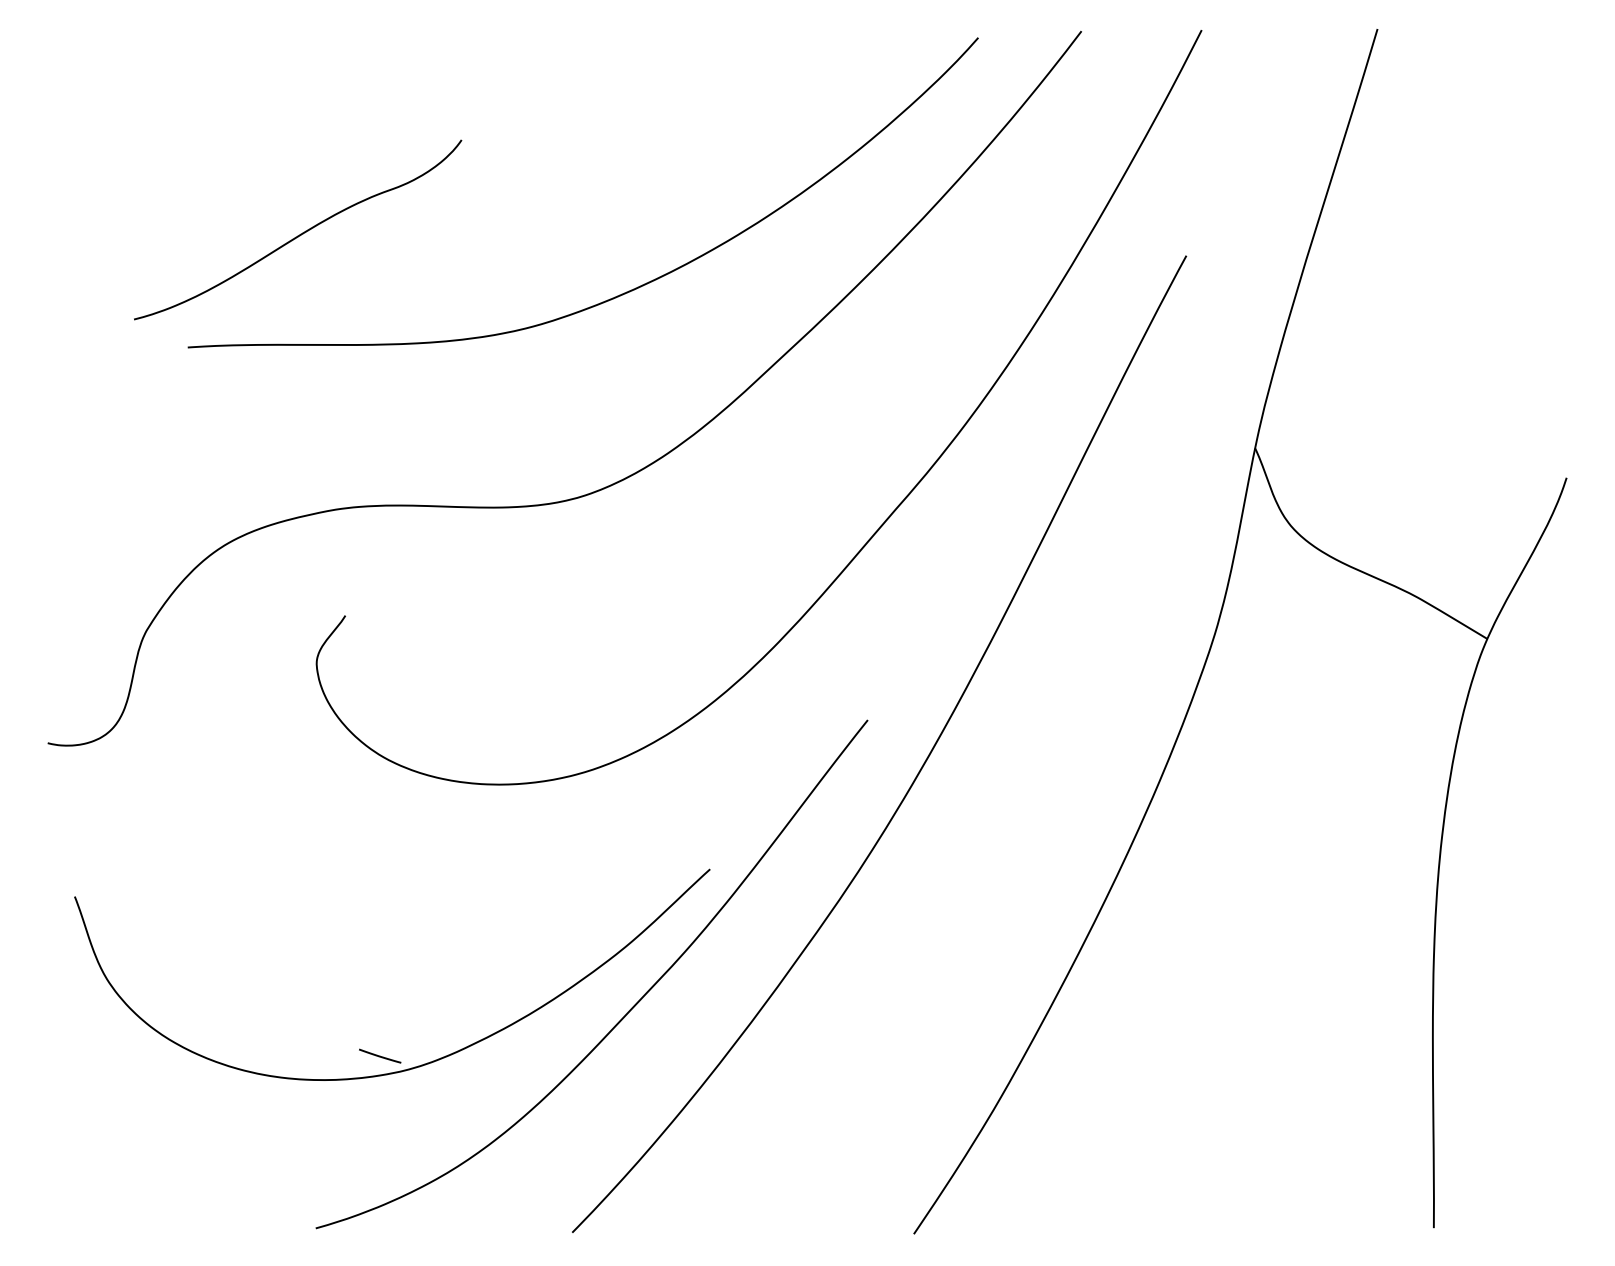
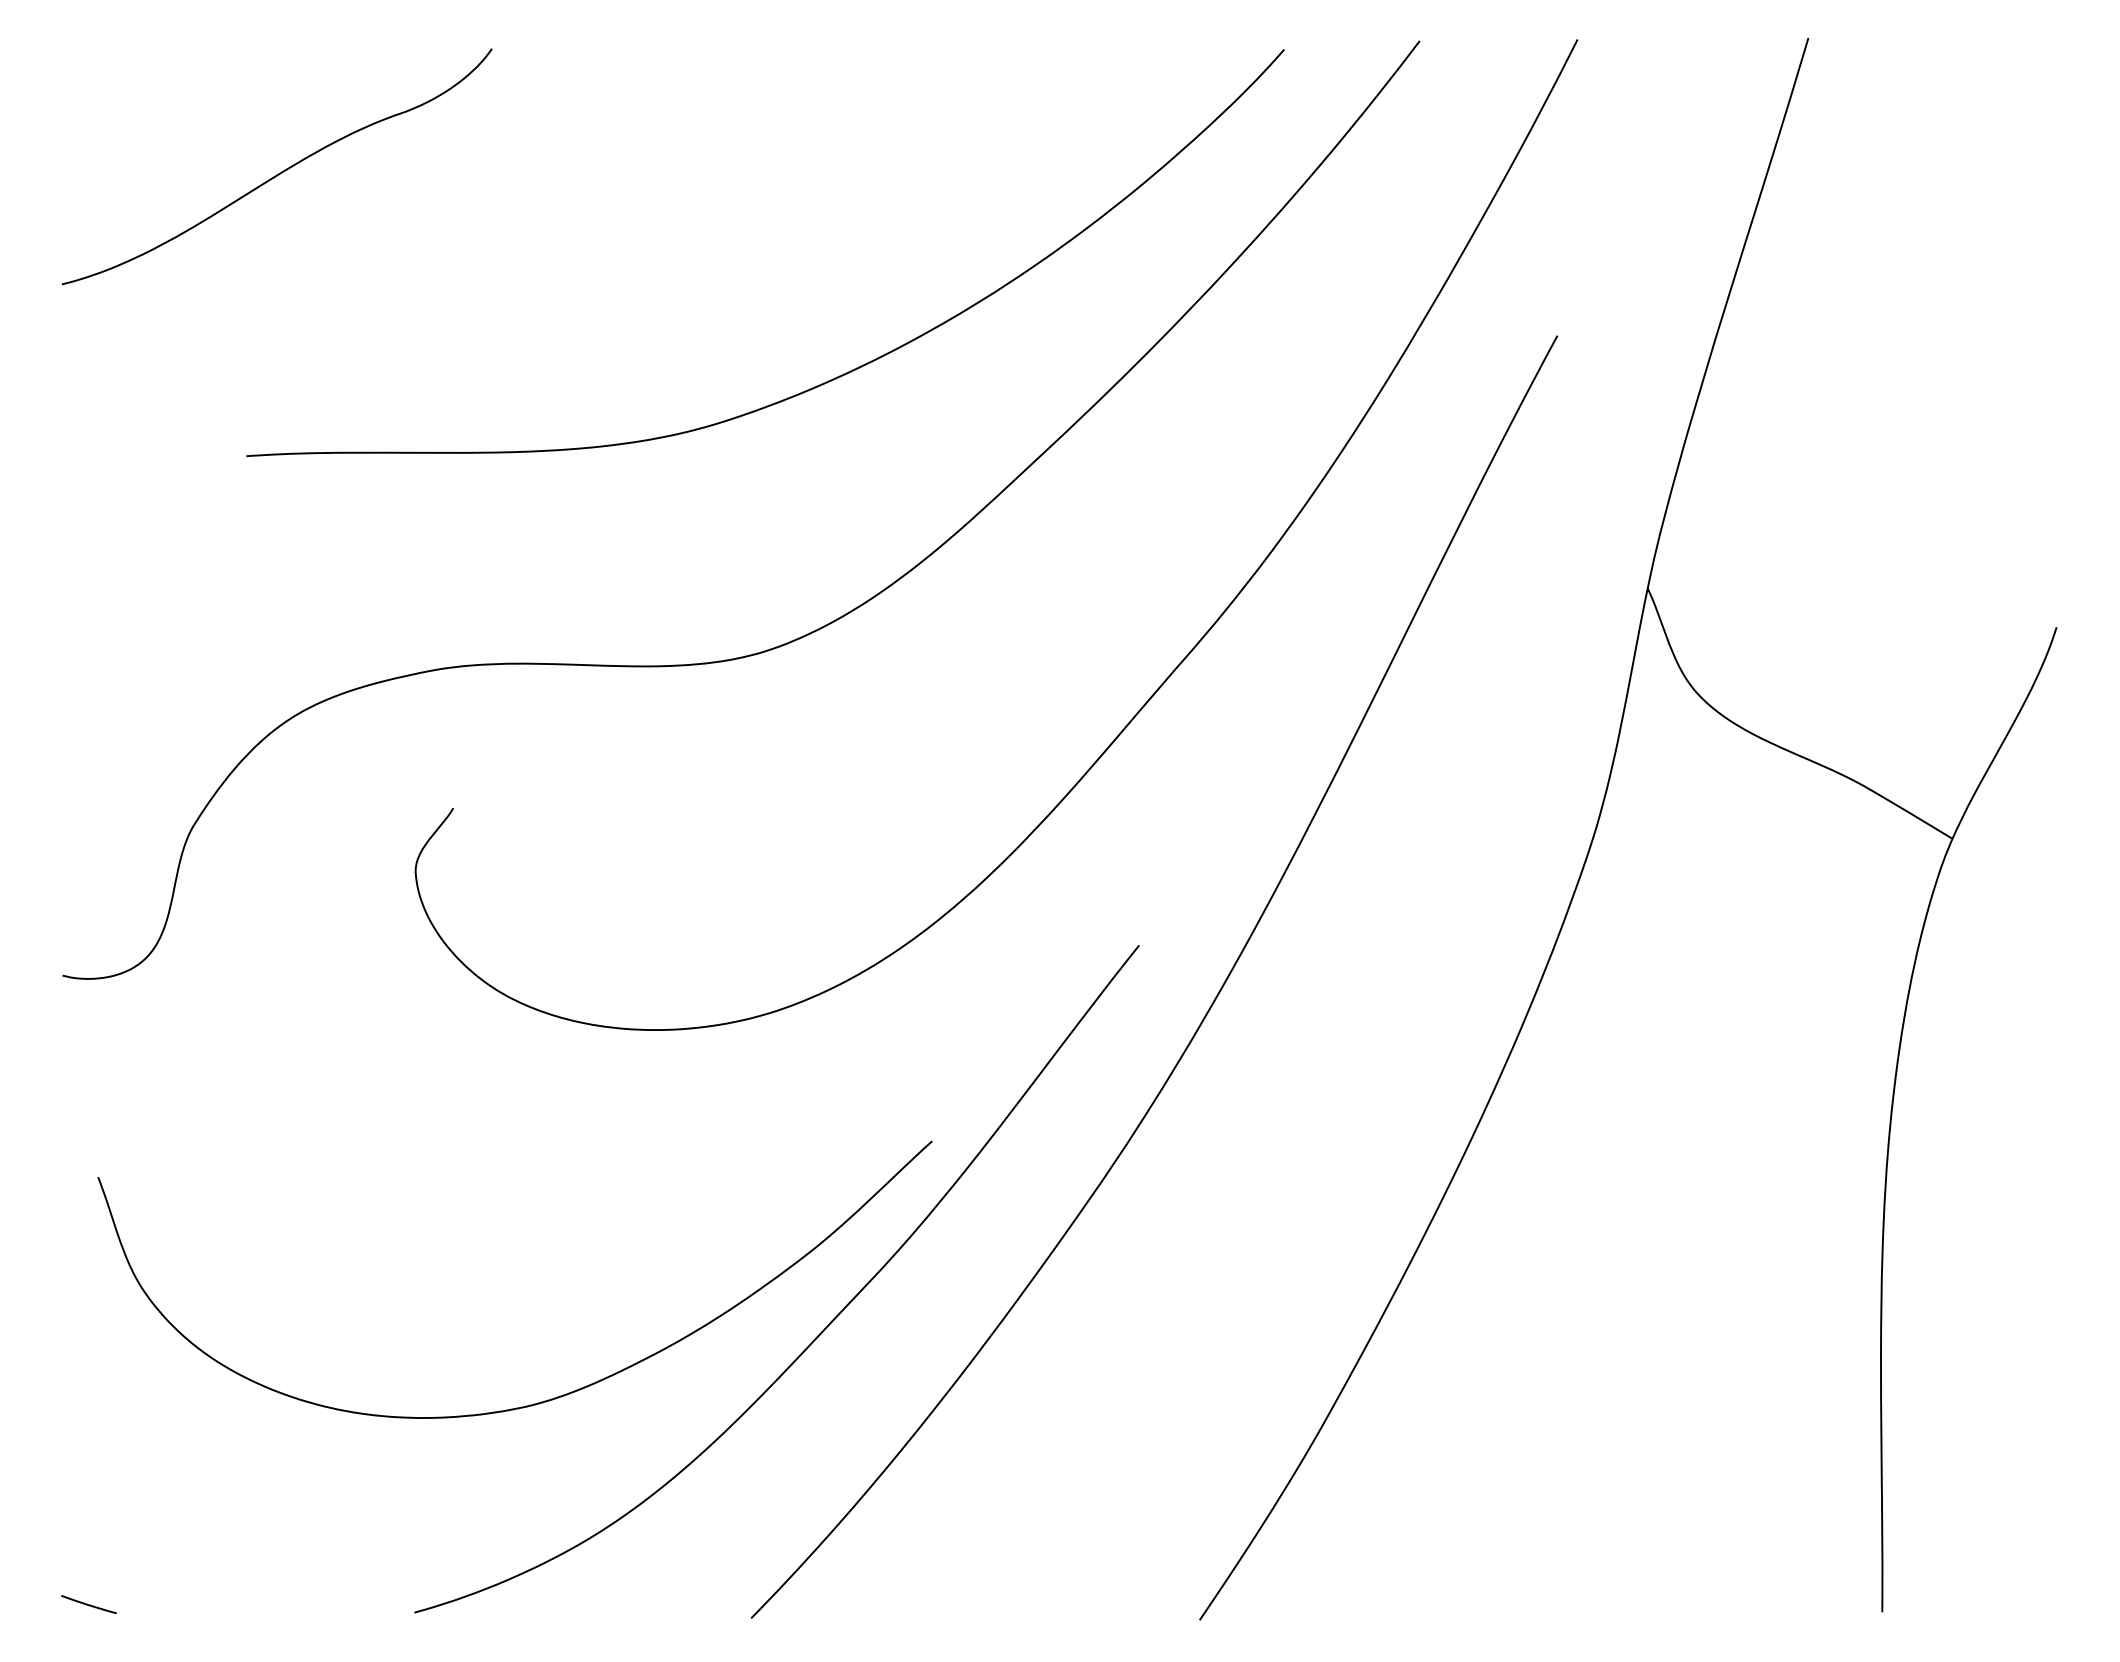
curve: (299, 234) -> (279, 172), moved
line: (379, 1056) -> (88, 1604), moved

